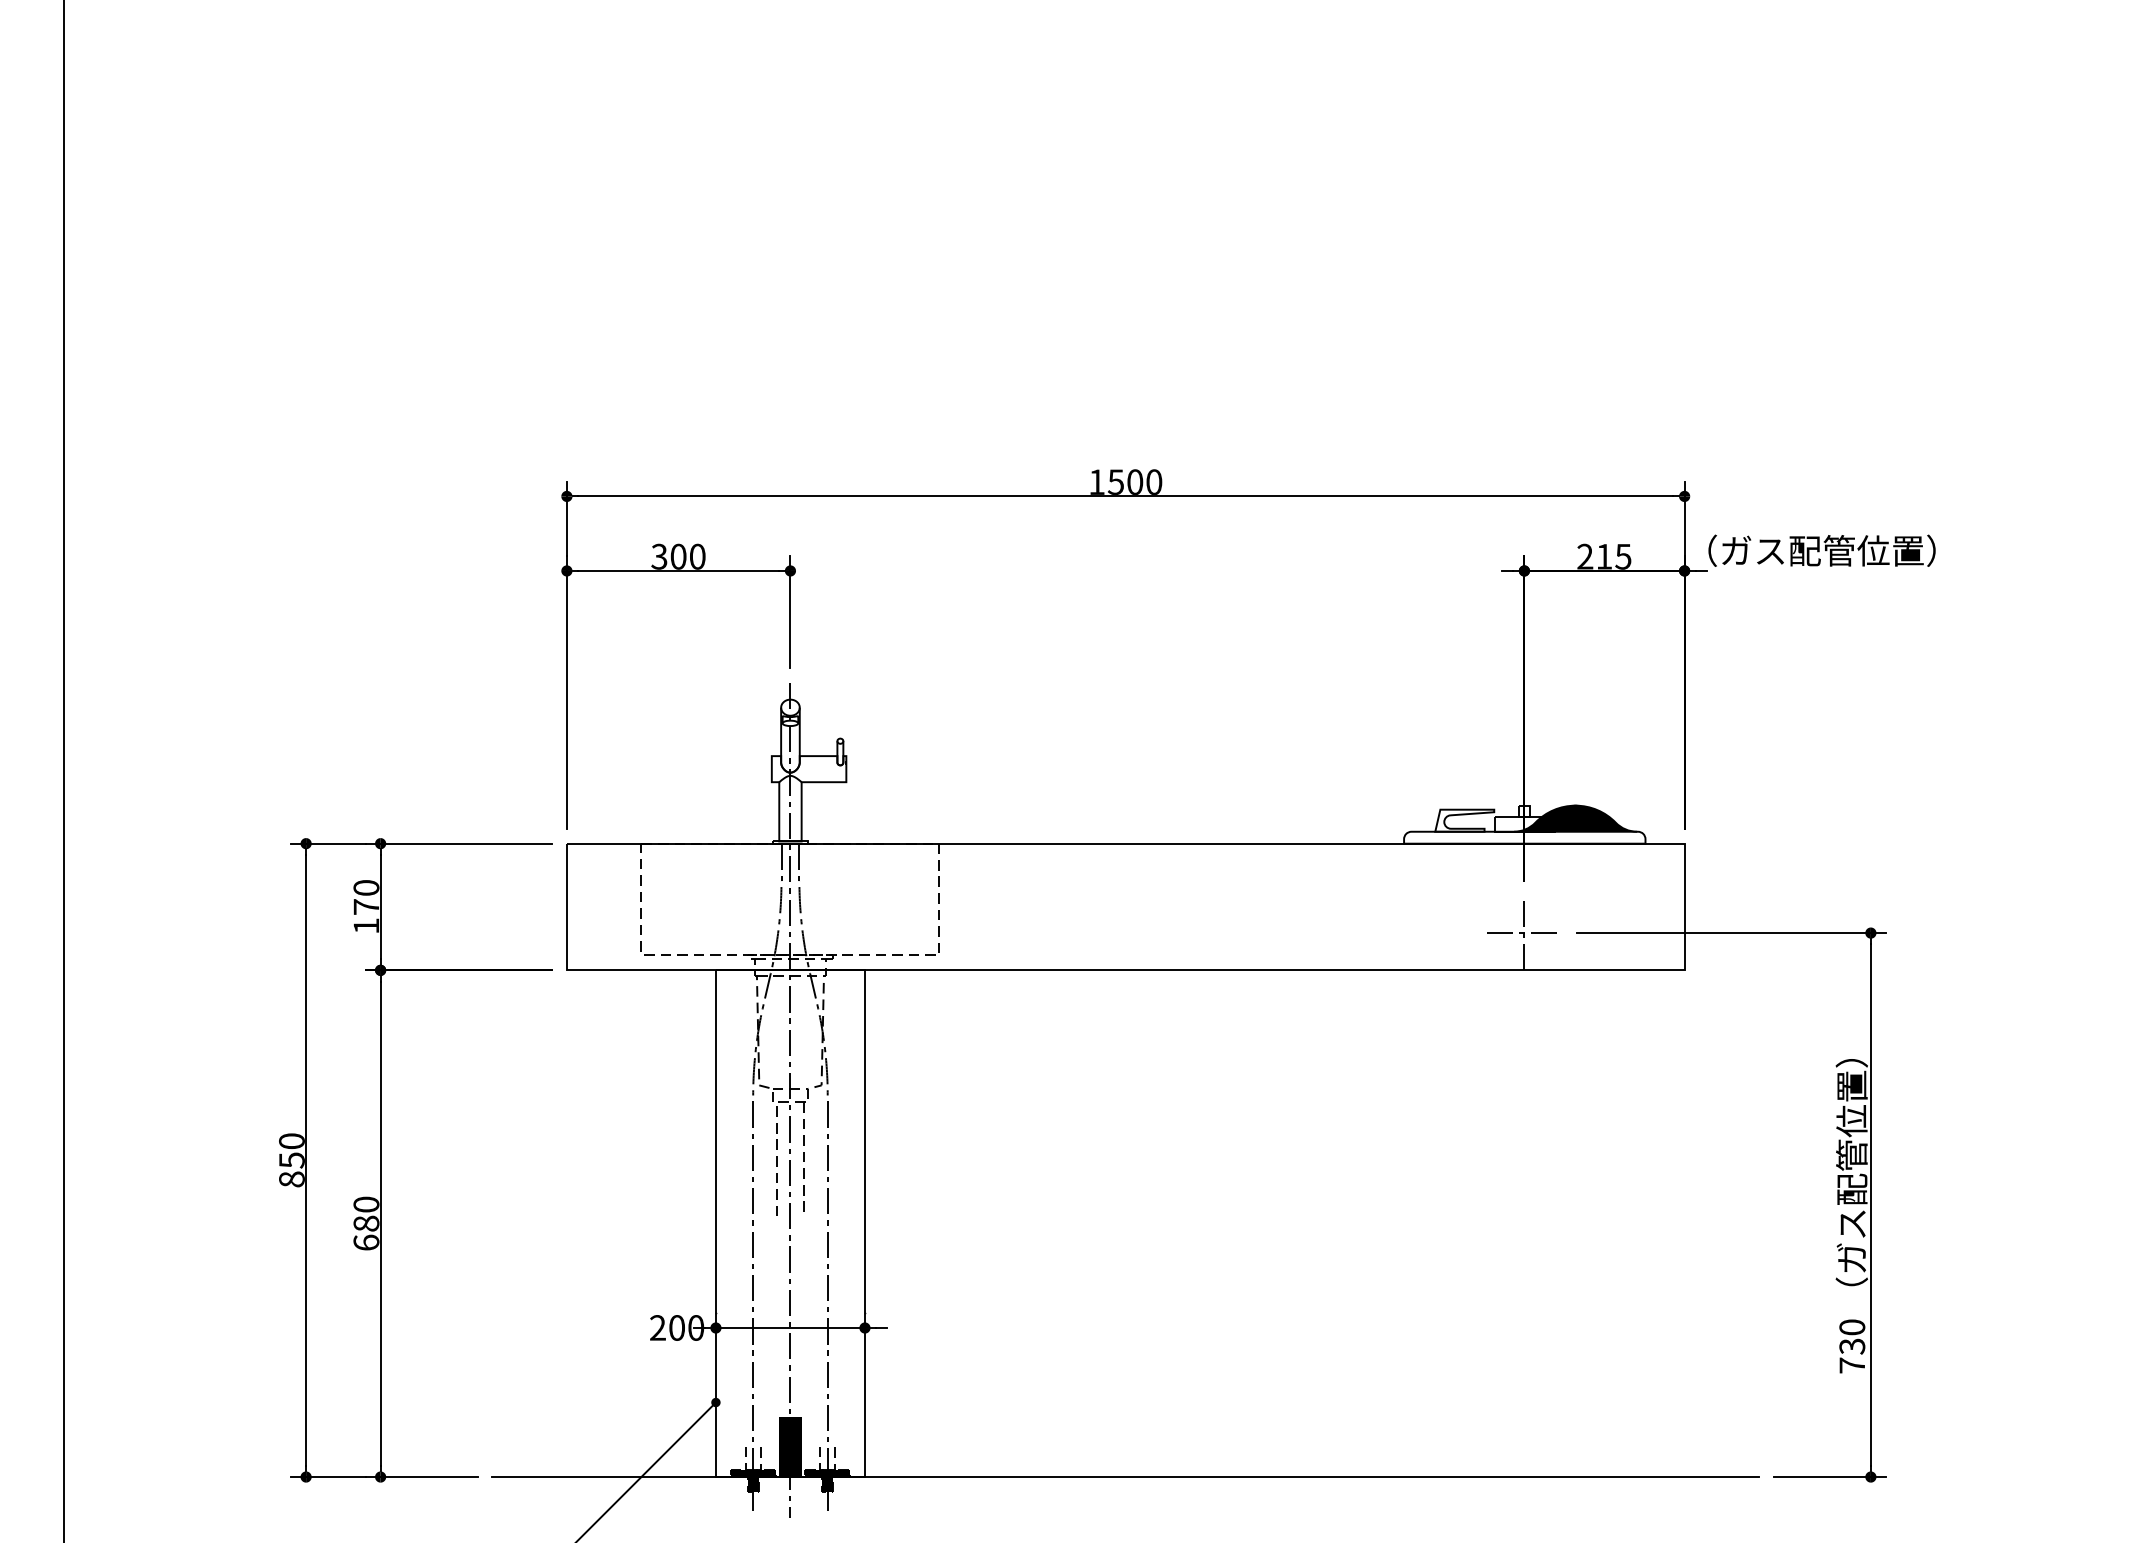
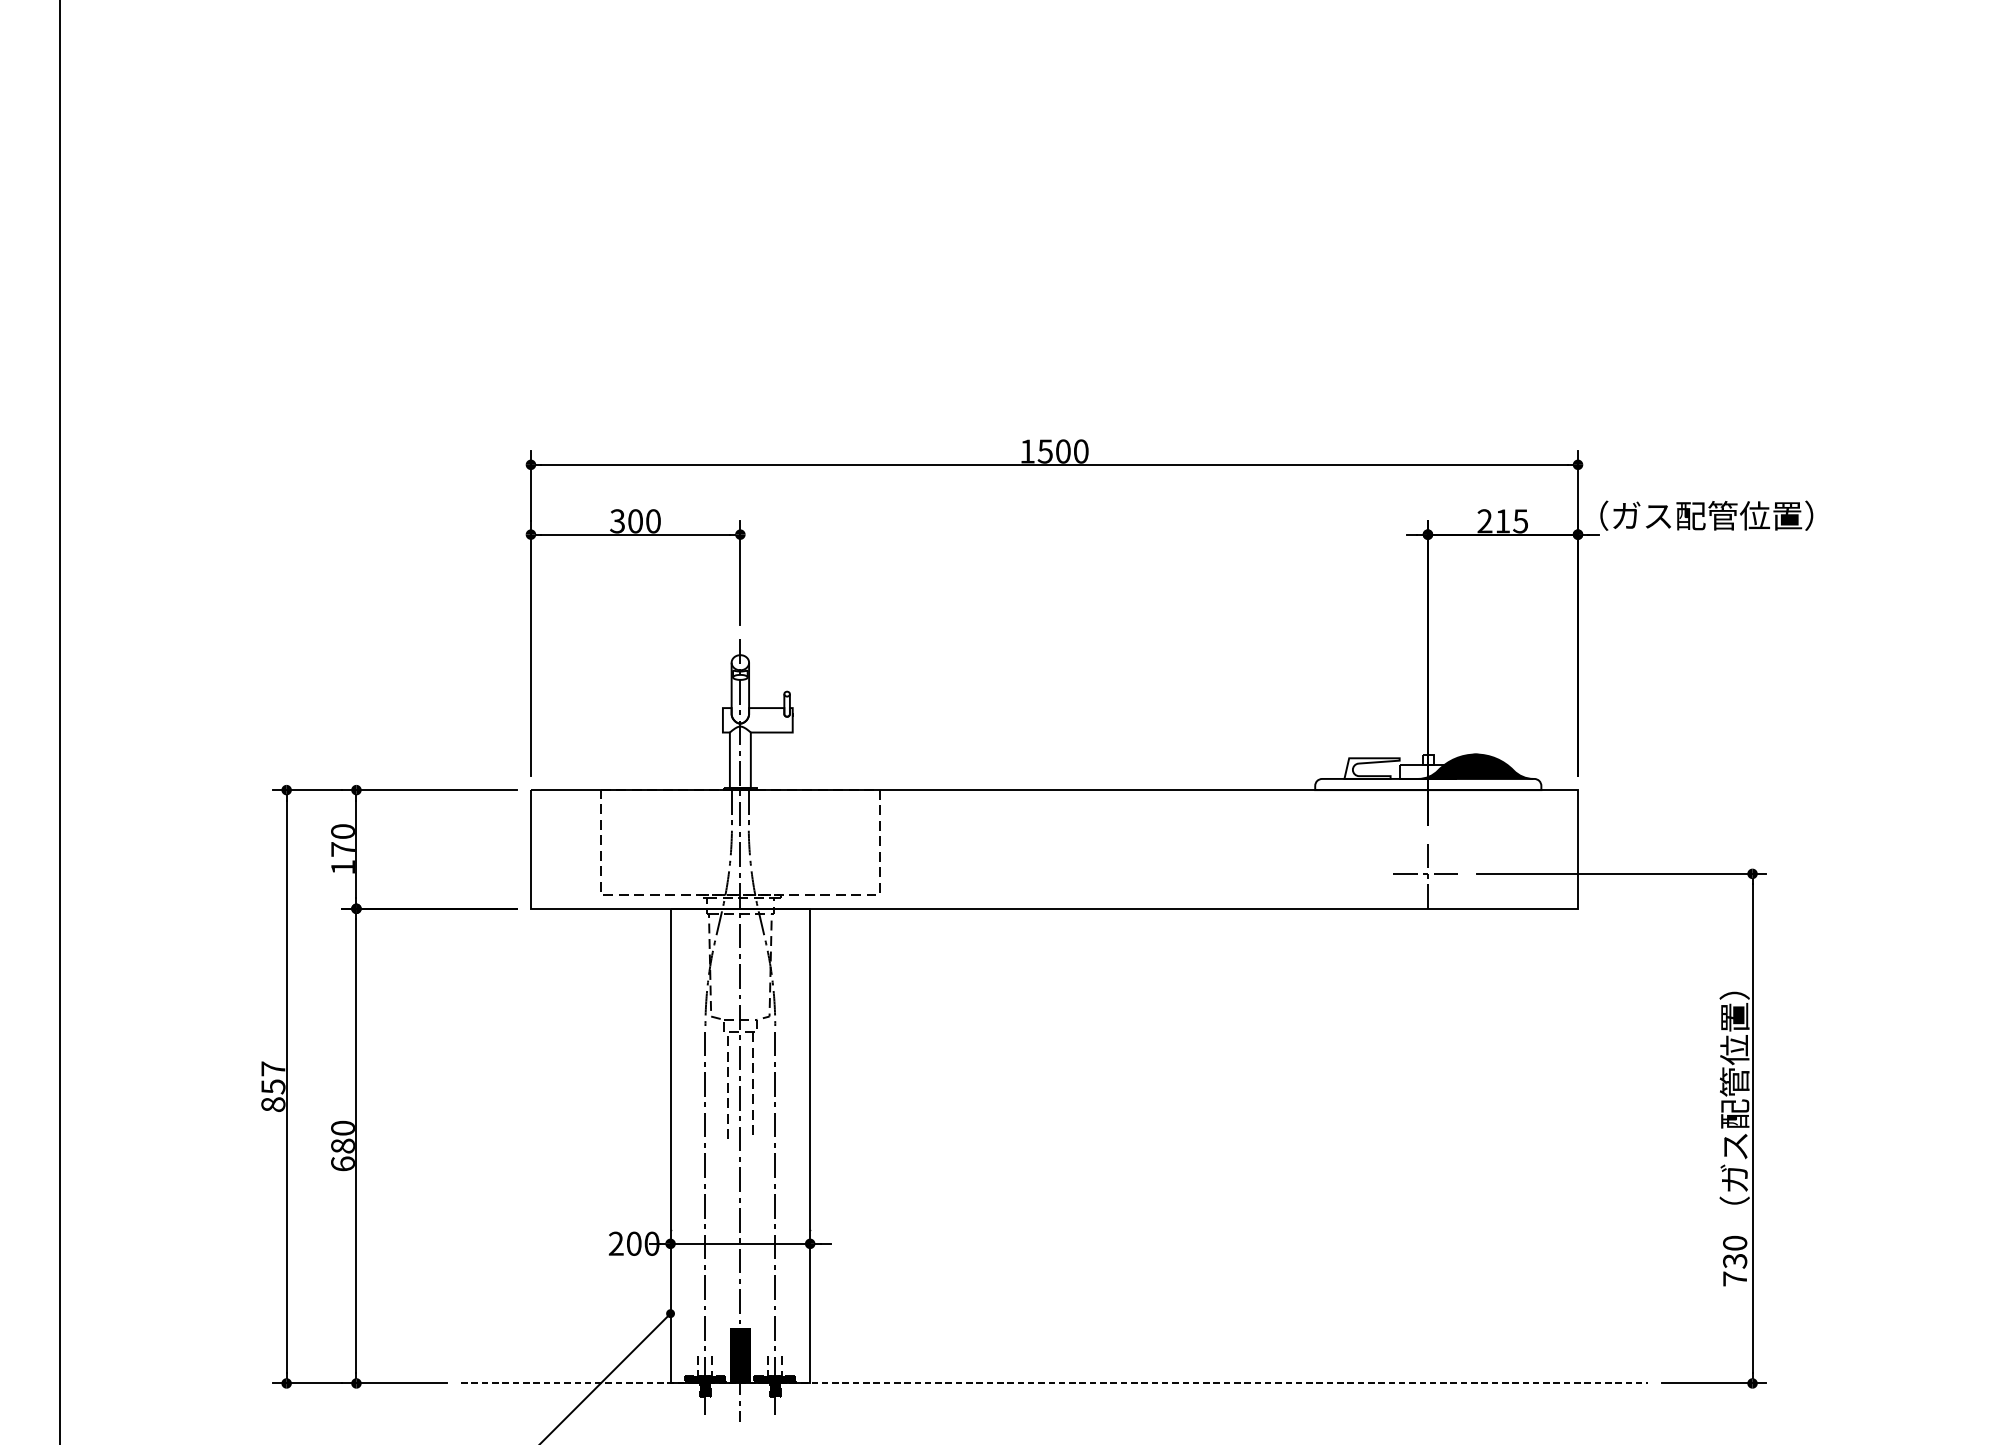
text: (291, 1141) -> (272, 1069), 850 -> 857
line: (1126, 1477) -> (1055, 1383), solid -> dashed

